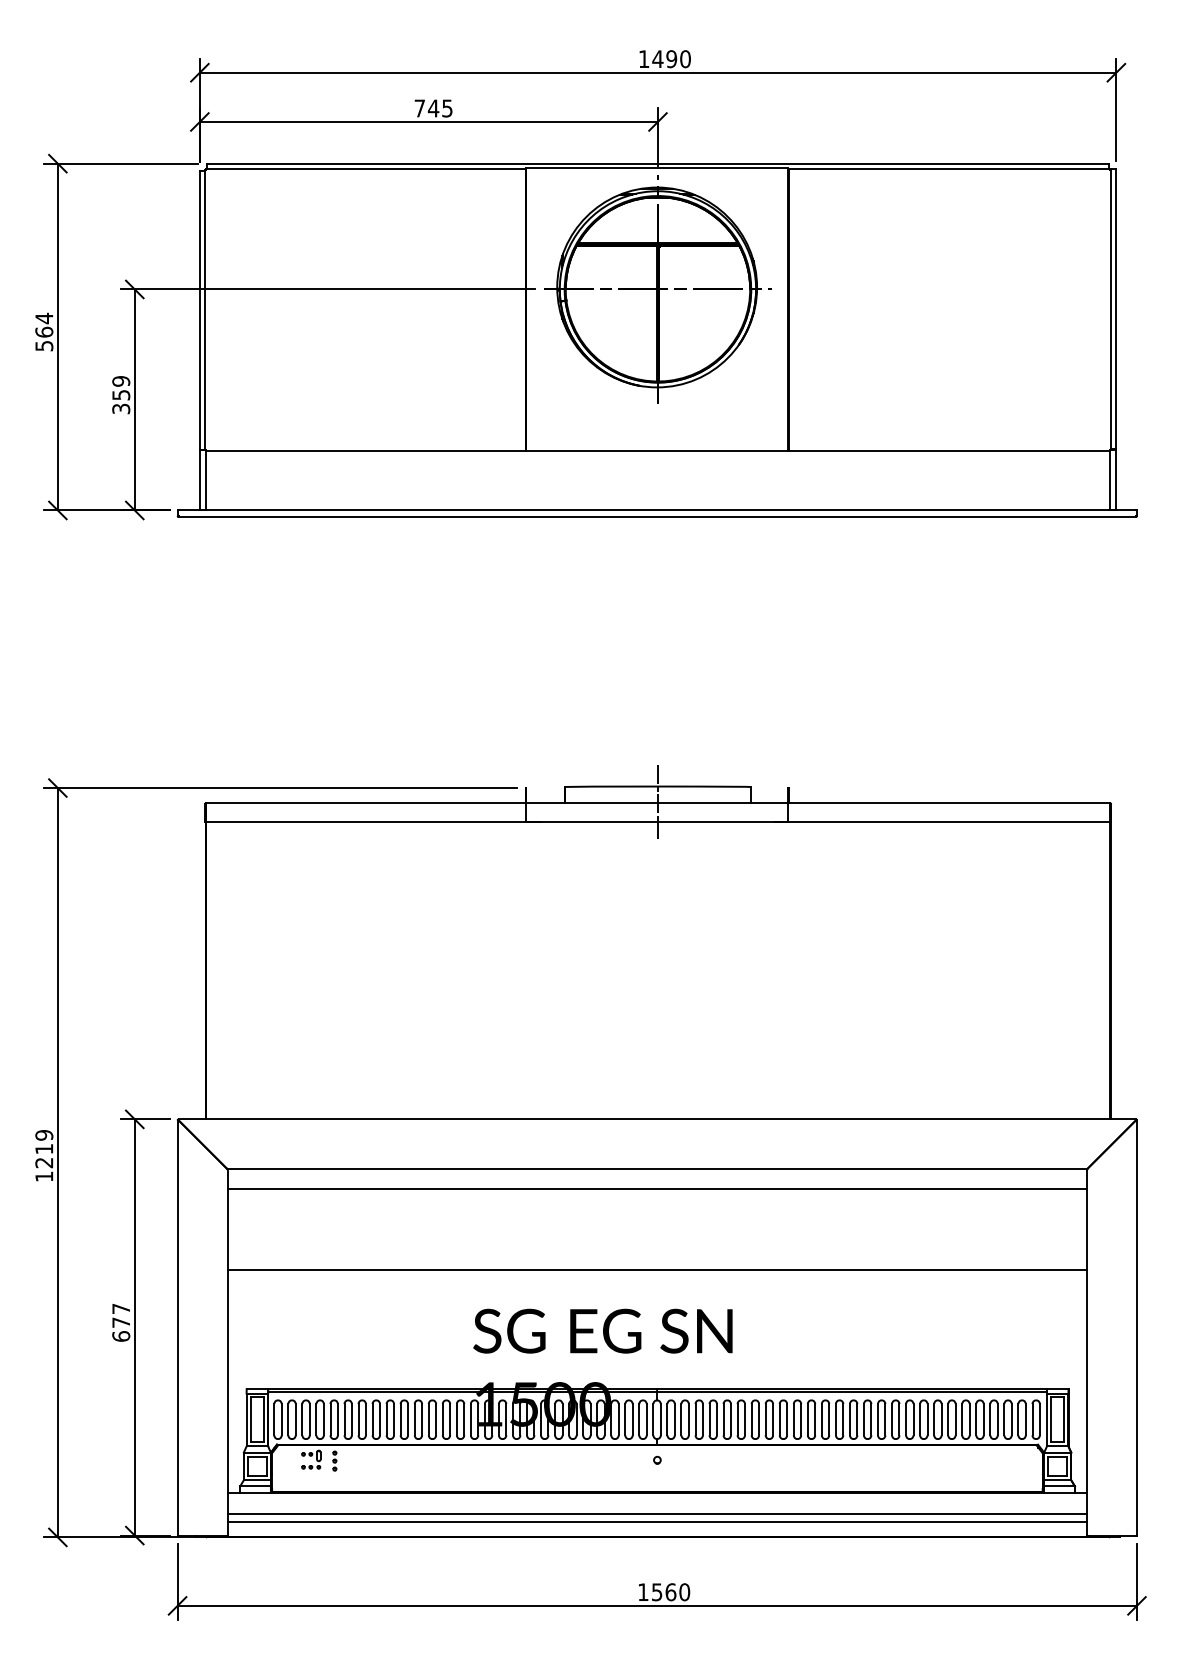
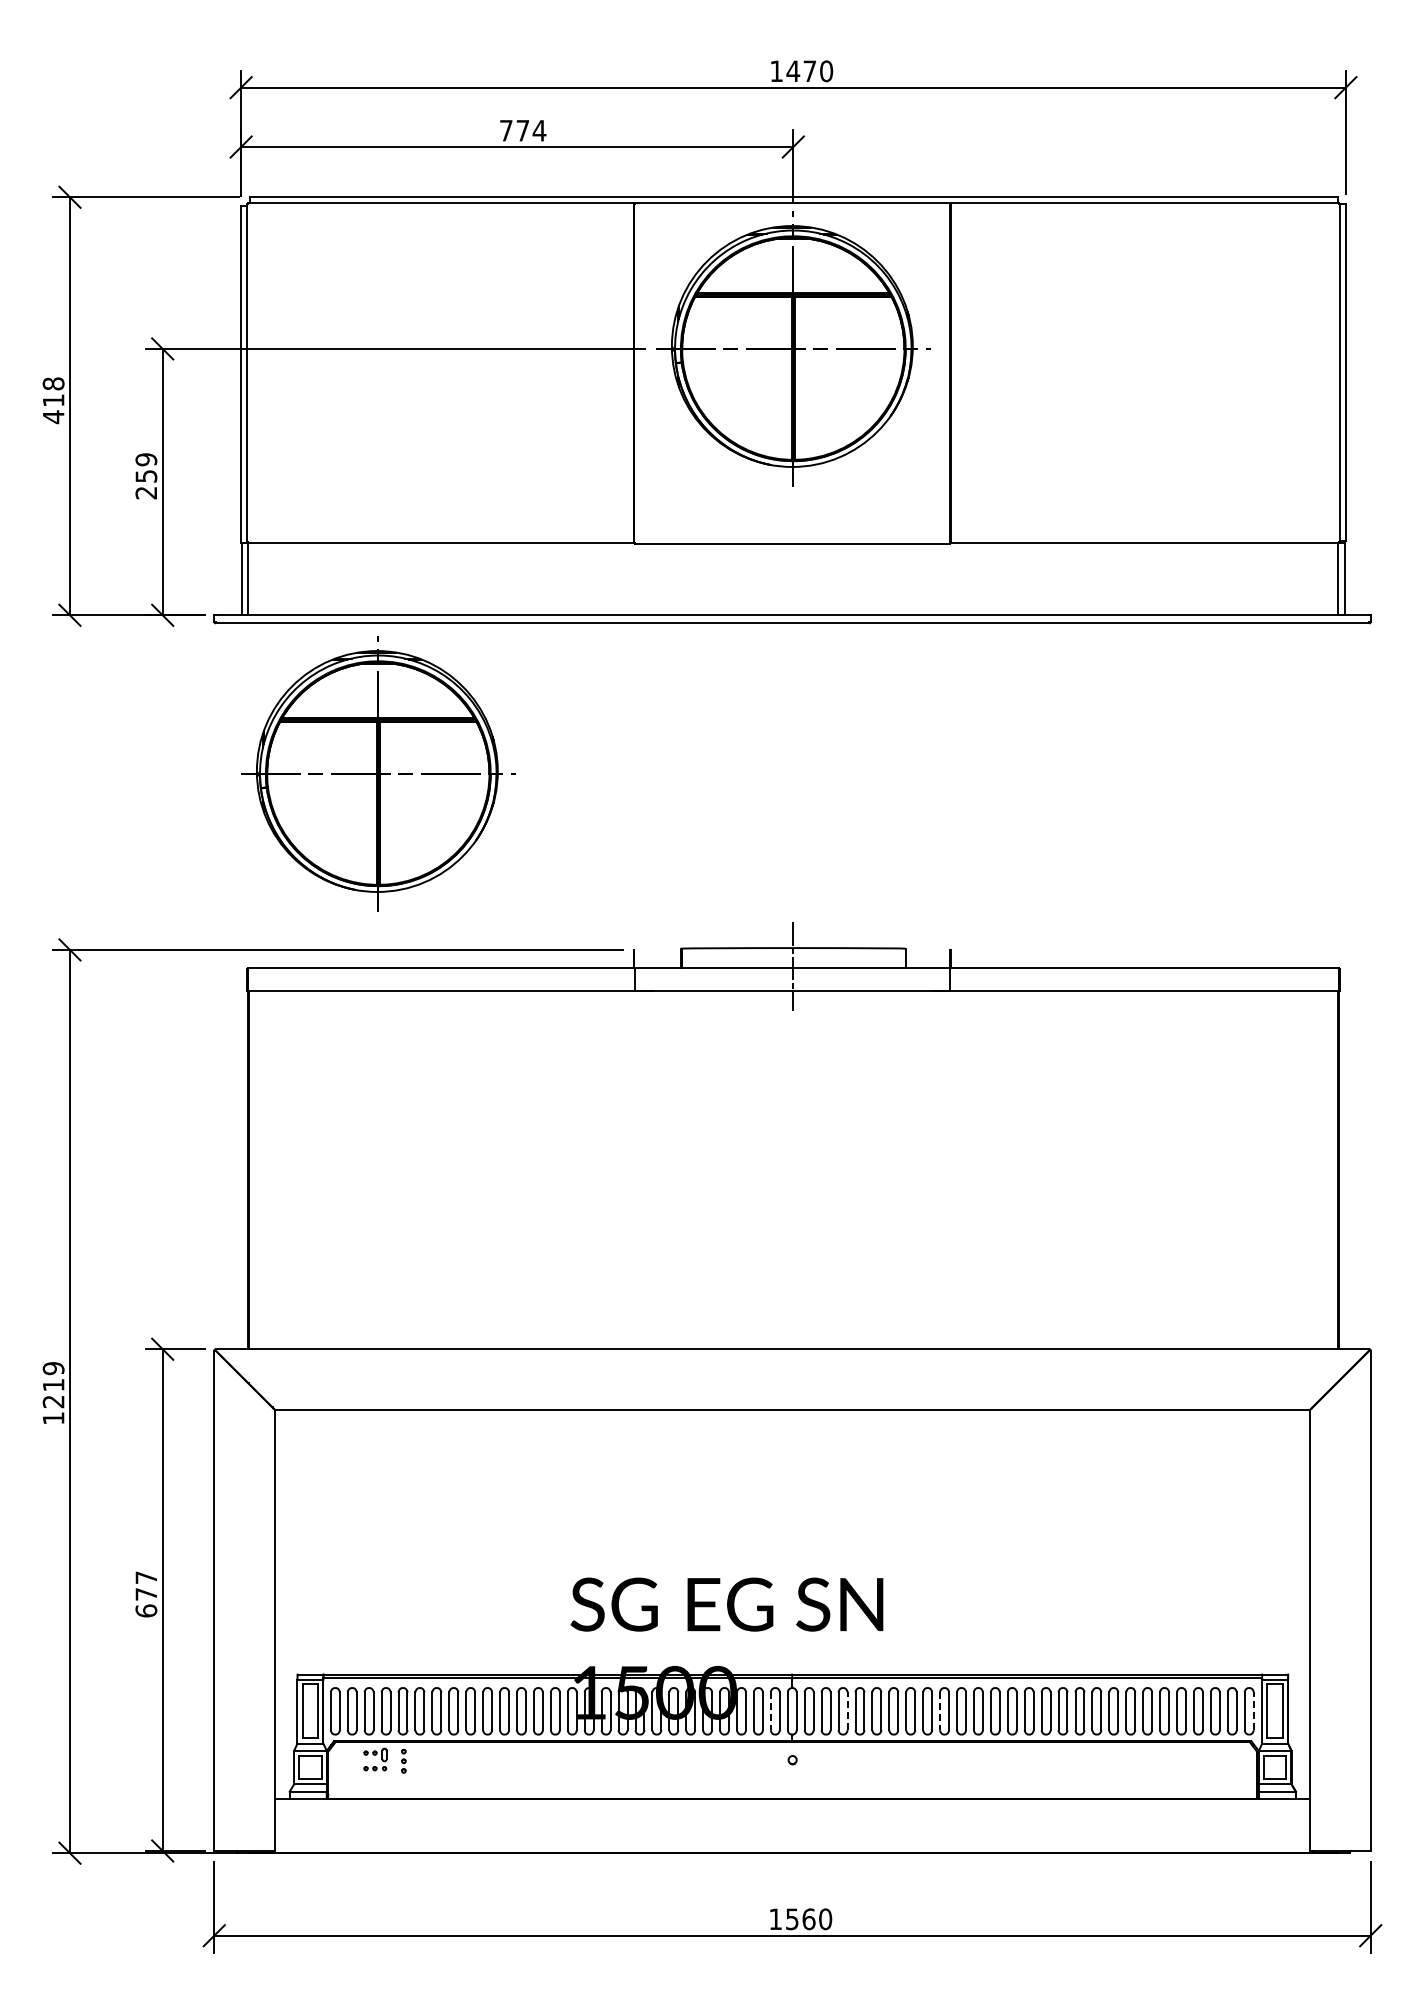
text: (671, 59) -> (809, 71), 1490 -> 1470
text: (440, 108) -> (531, 130), 745 -> 774
text: (44, 332) -> (53, 400), 564 -> 418
text: (121, 408) -> (146, 492), 359 -> 259
part: (313, 641) -> (378, 773), added
line: (657, 1188) -> (792, 1432), removed
line: (657, 1269) -> (792, 1530), removed
line: (639, 1419) -> (770, 1711), solid -> dashed
line: (702, 1419) -> (847, 1711), solid -> dashed
line: (780, 1419) -> (940, 1711), solid -> dashed
line: (1039, 1419) -> (1253, 1711), solid -> dashed
line: (657, 1514) -> (792, 1825), removed
line: (657, 1521) -> (792, 1834), removed

